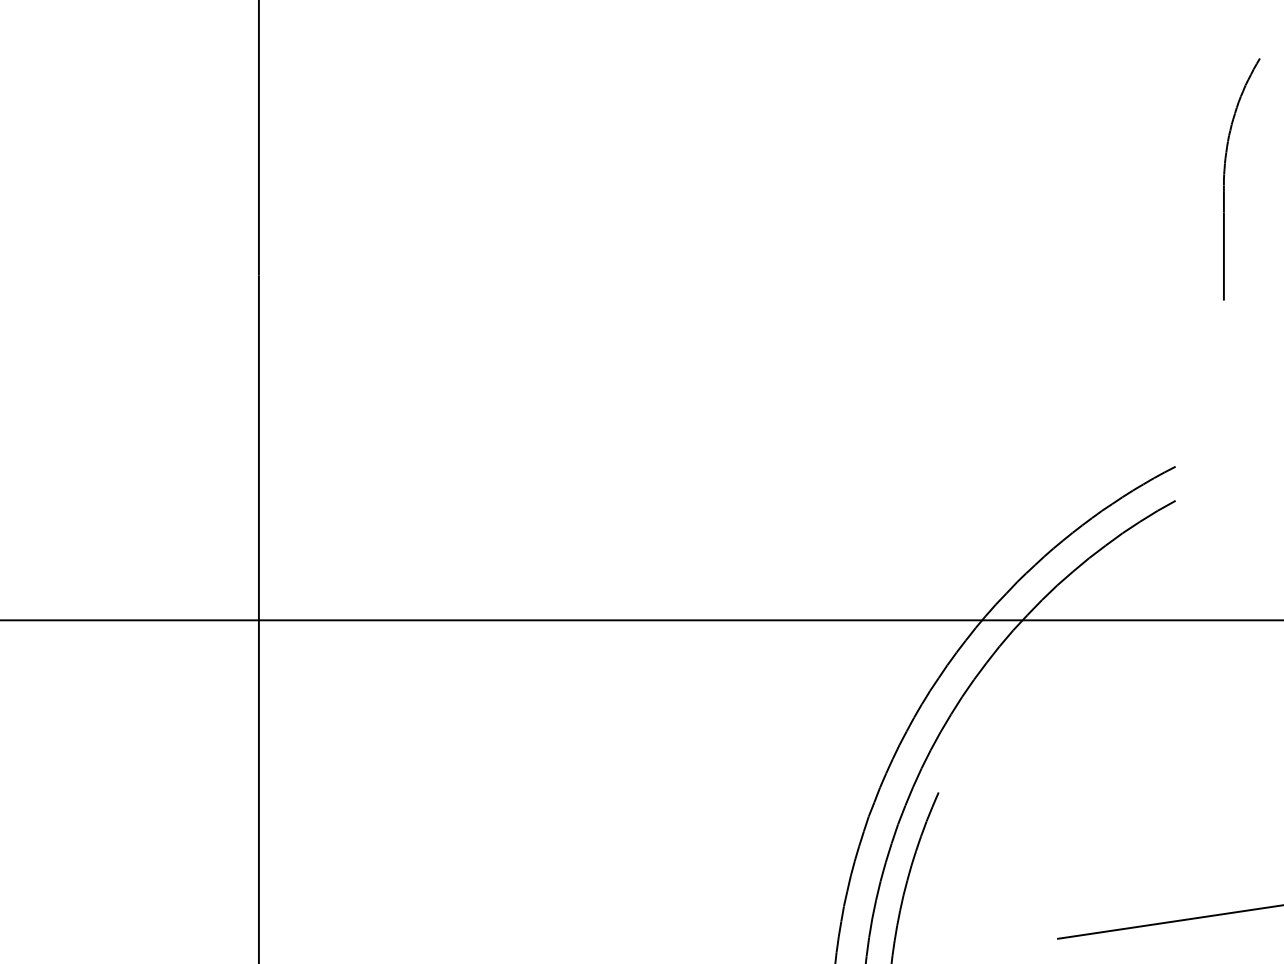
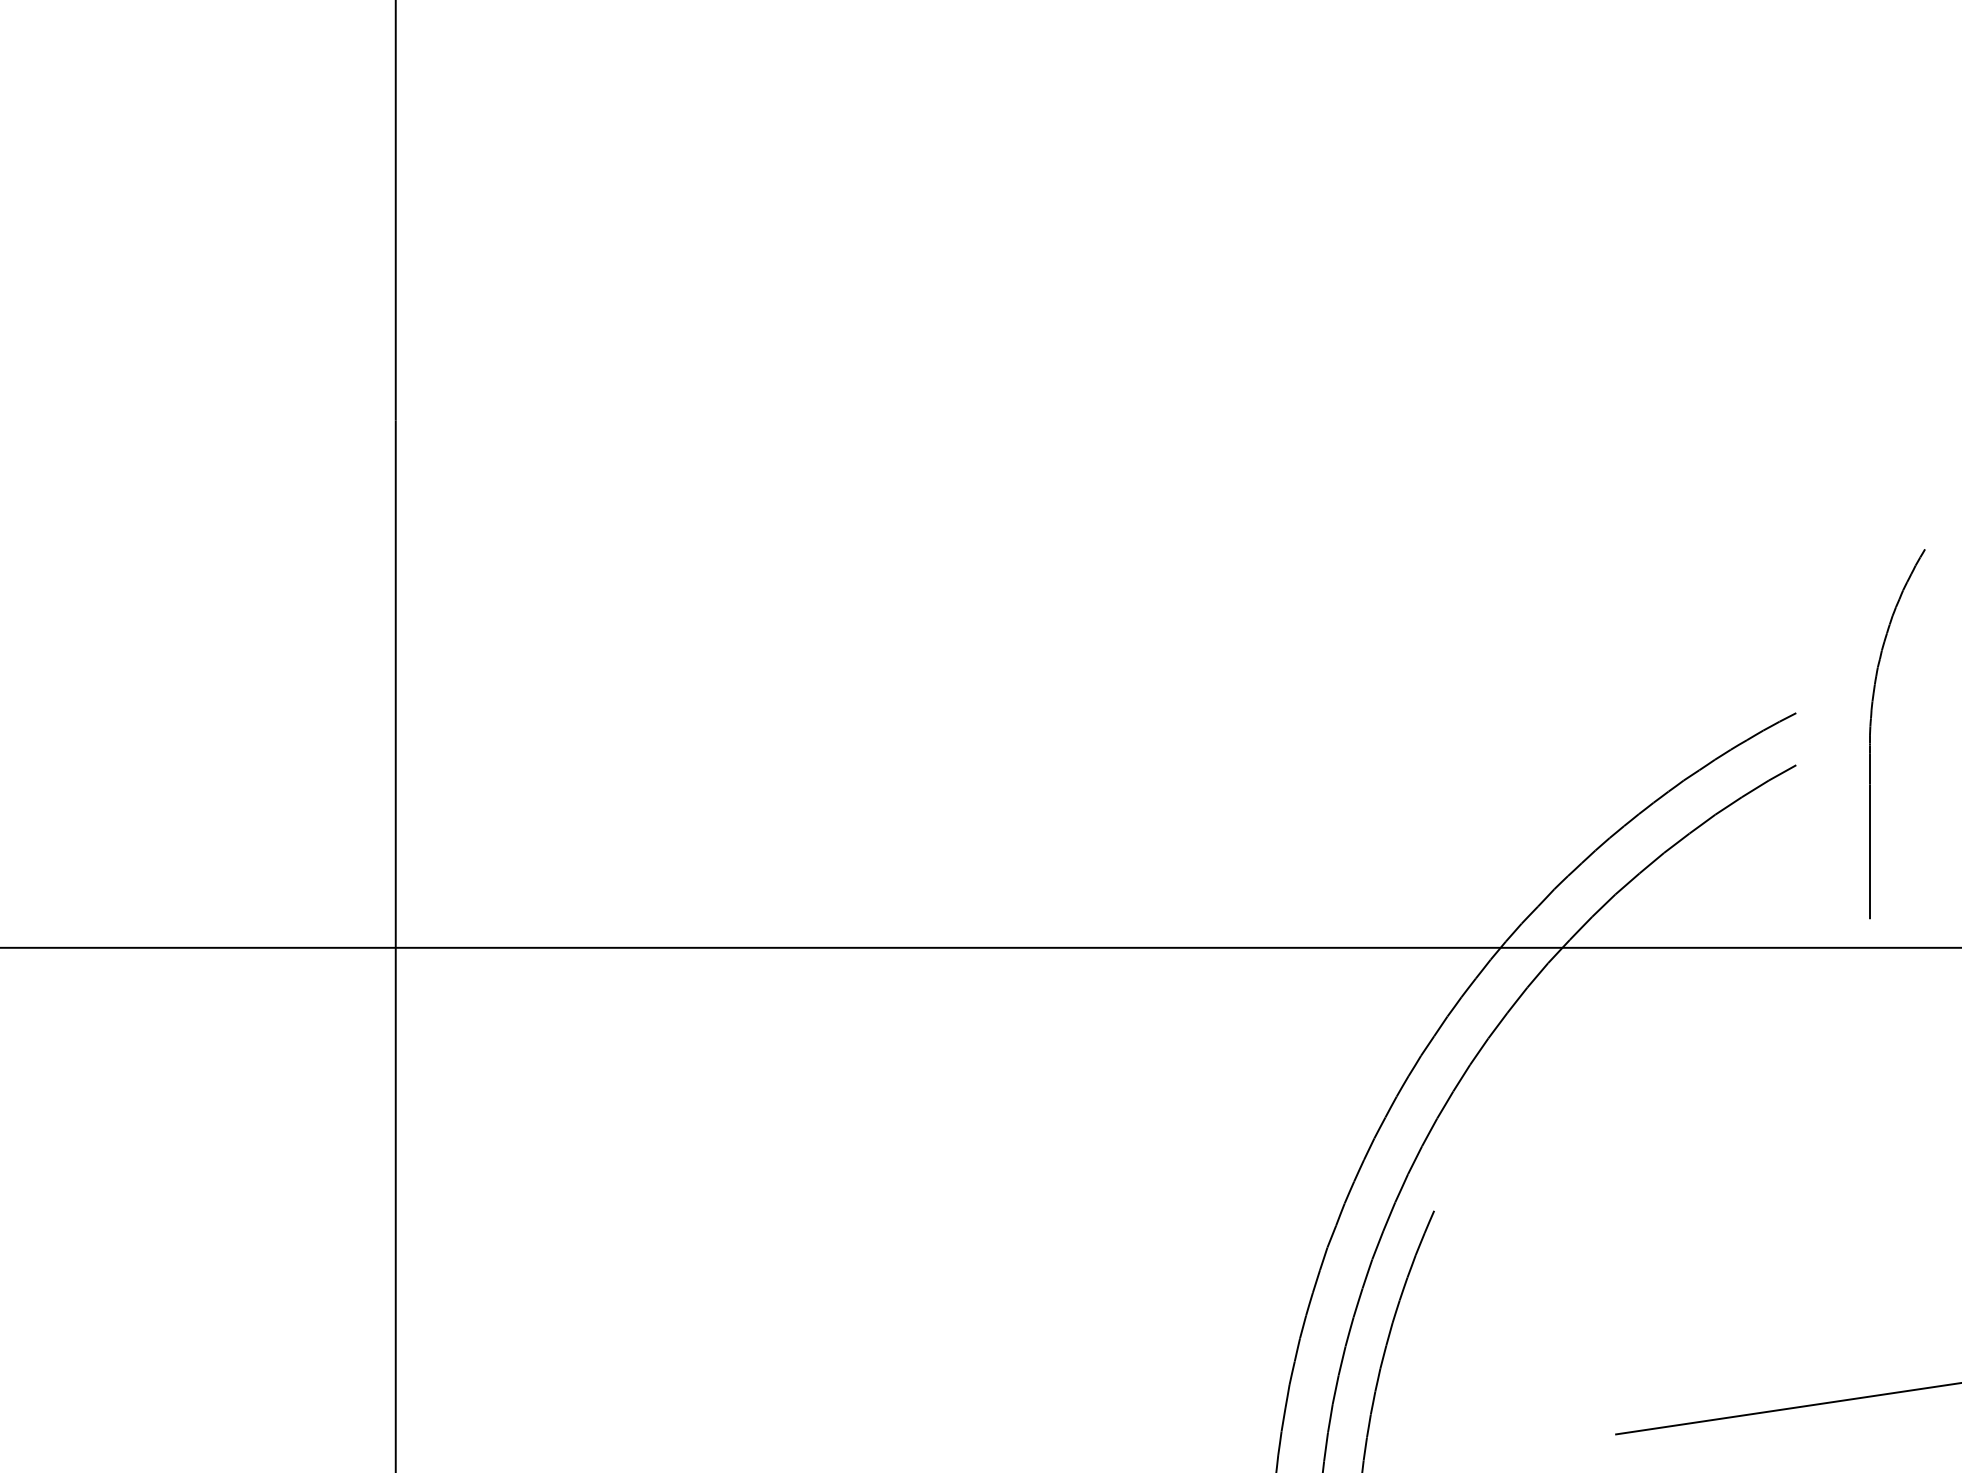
part: (1225, 174) -> (1872, 726), moved

